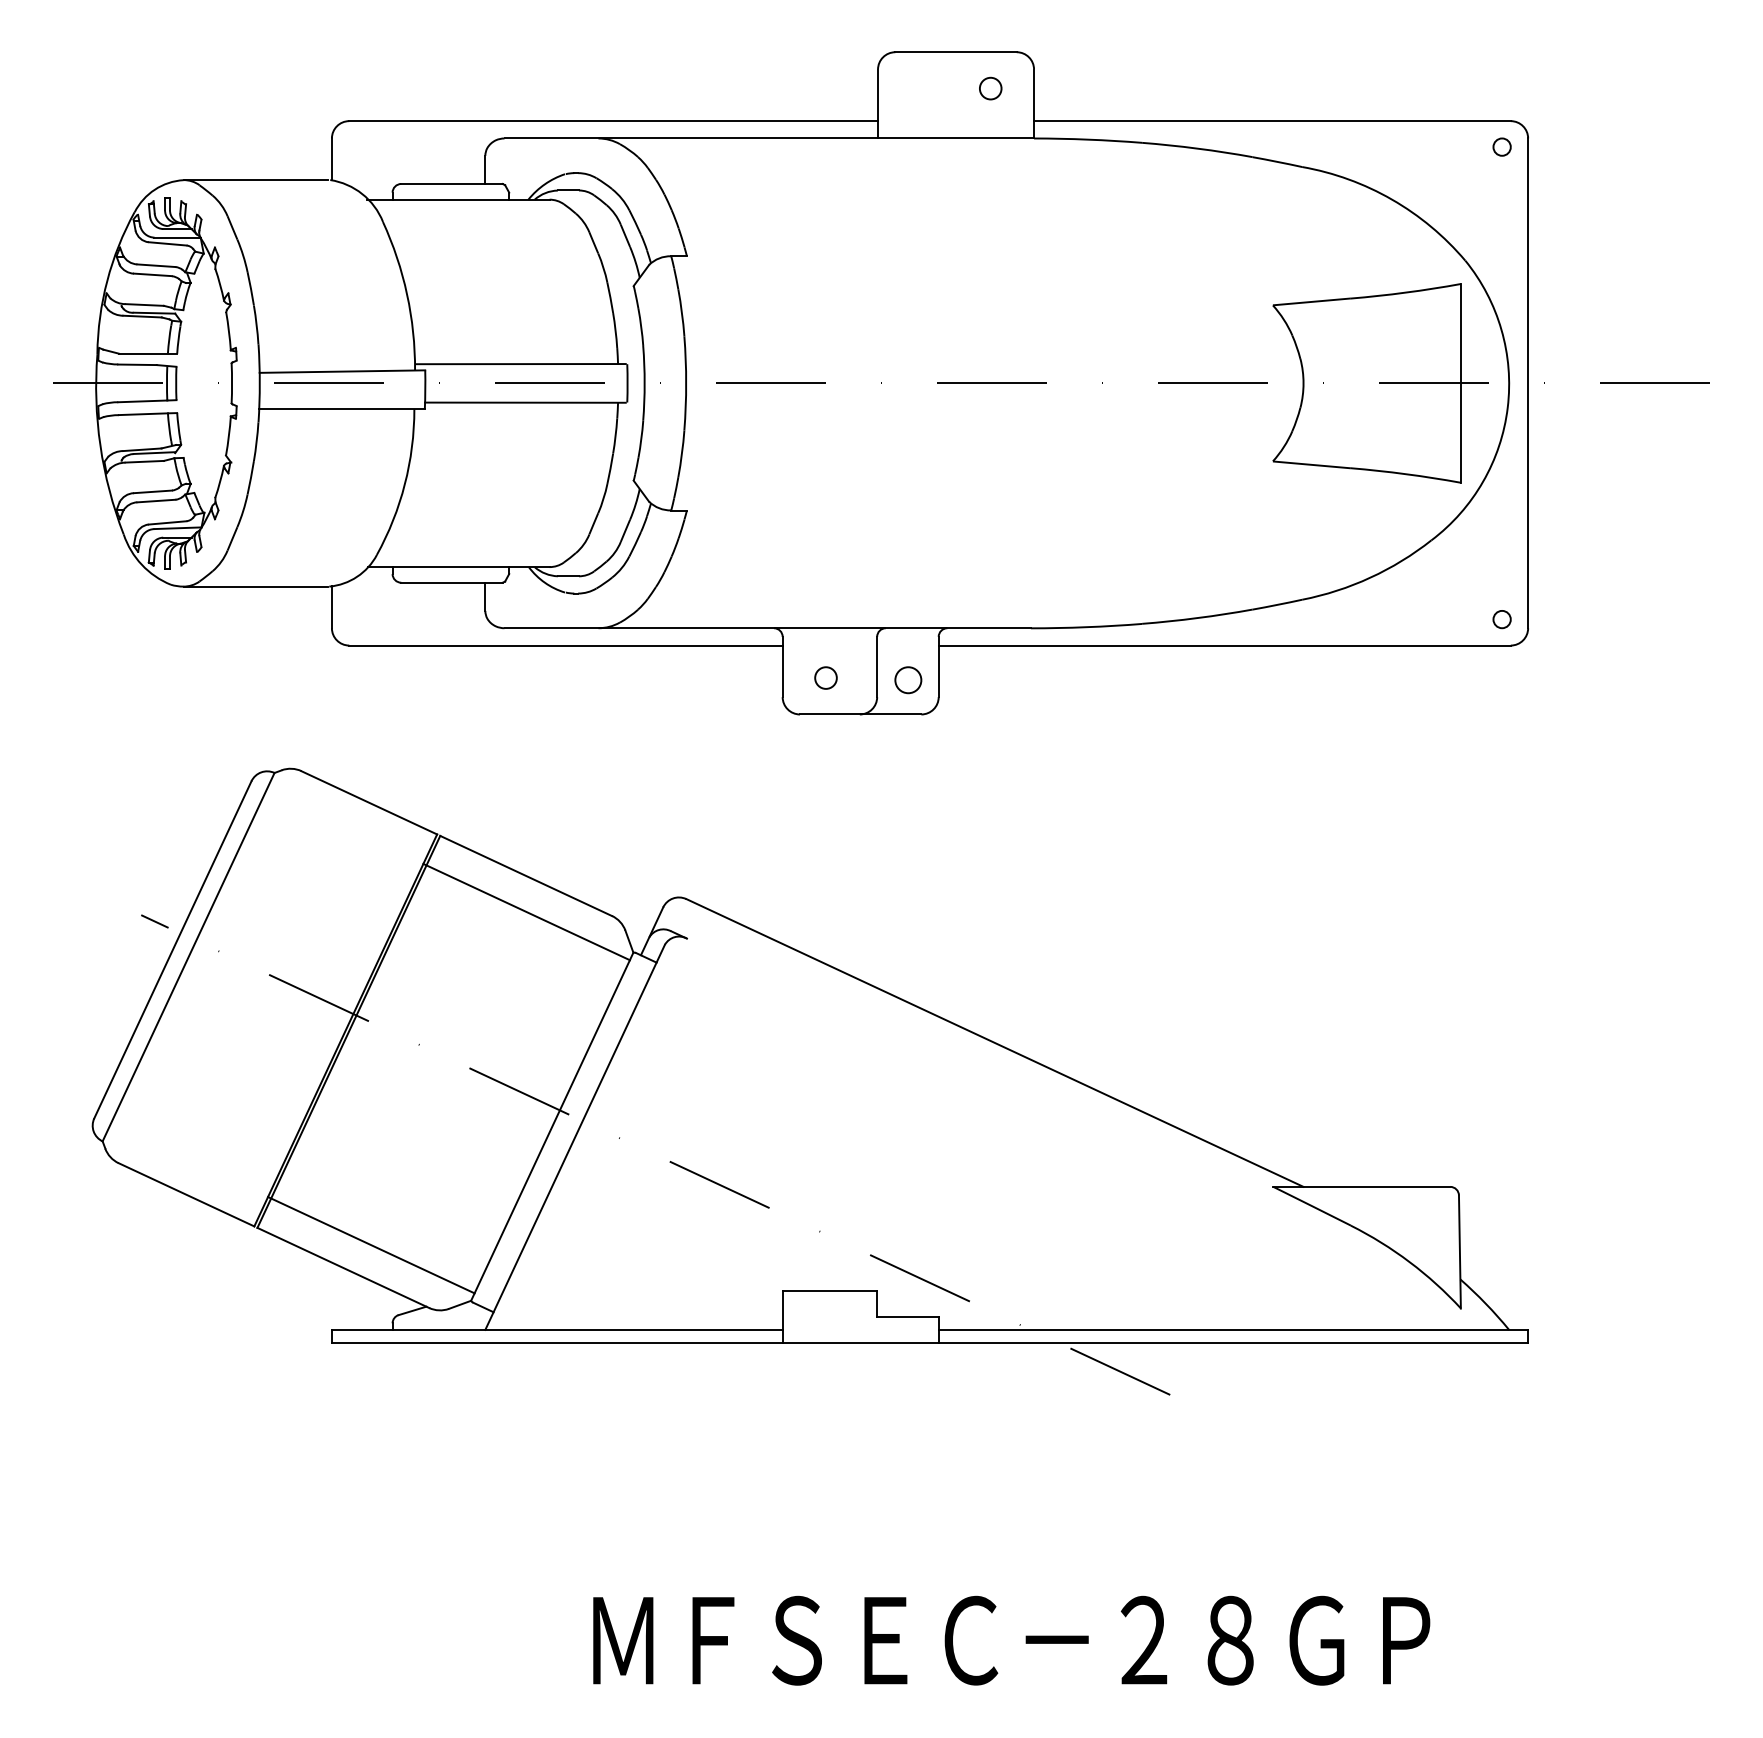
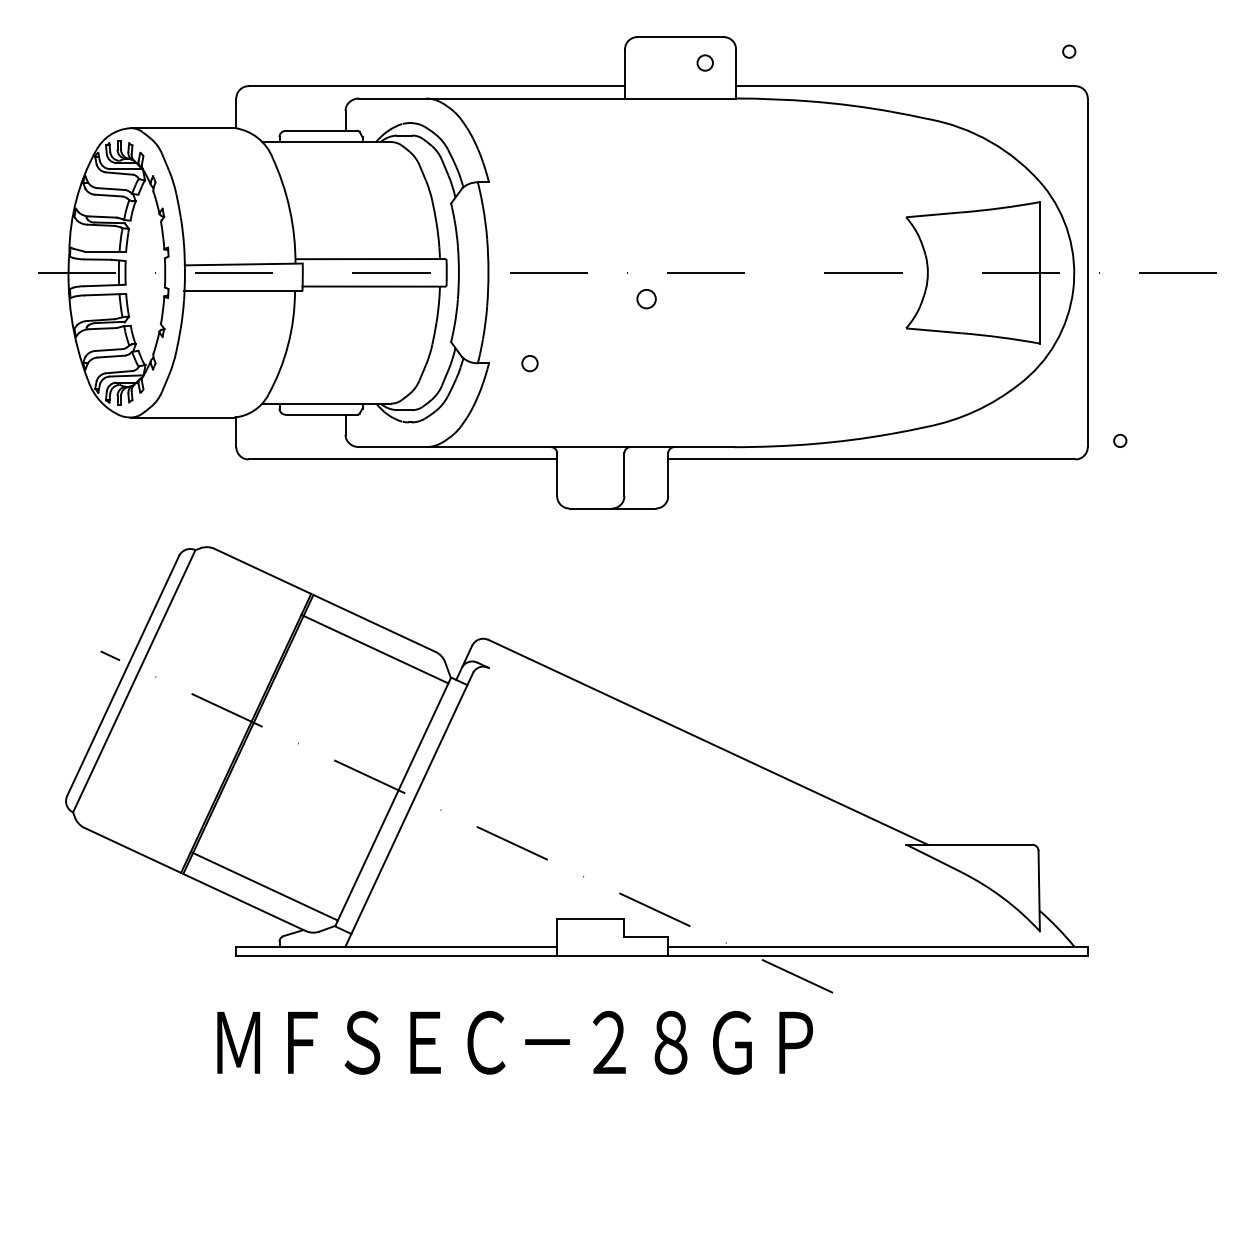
circle: (1502, 146) -> (1069, 51), moved
circle: (1502, 618) -> (1120, 440), moved
circle: (825, 677) -> (529, 363), moved
circle: (908, 680) -> (646, 299), moved
text: (1010, 1640) -> (514, 1042), moved

